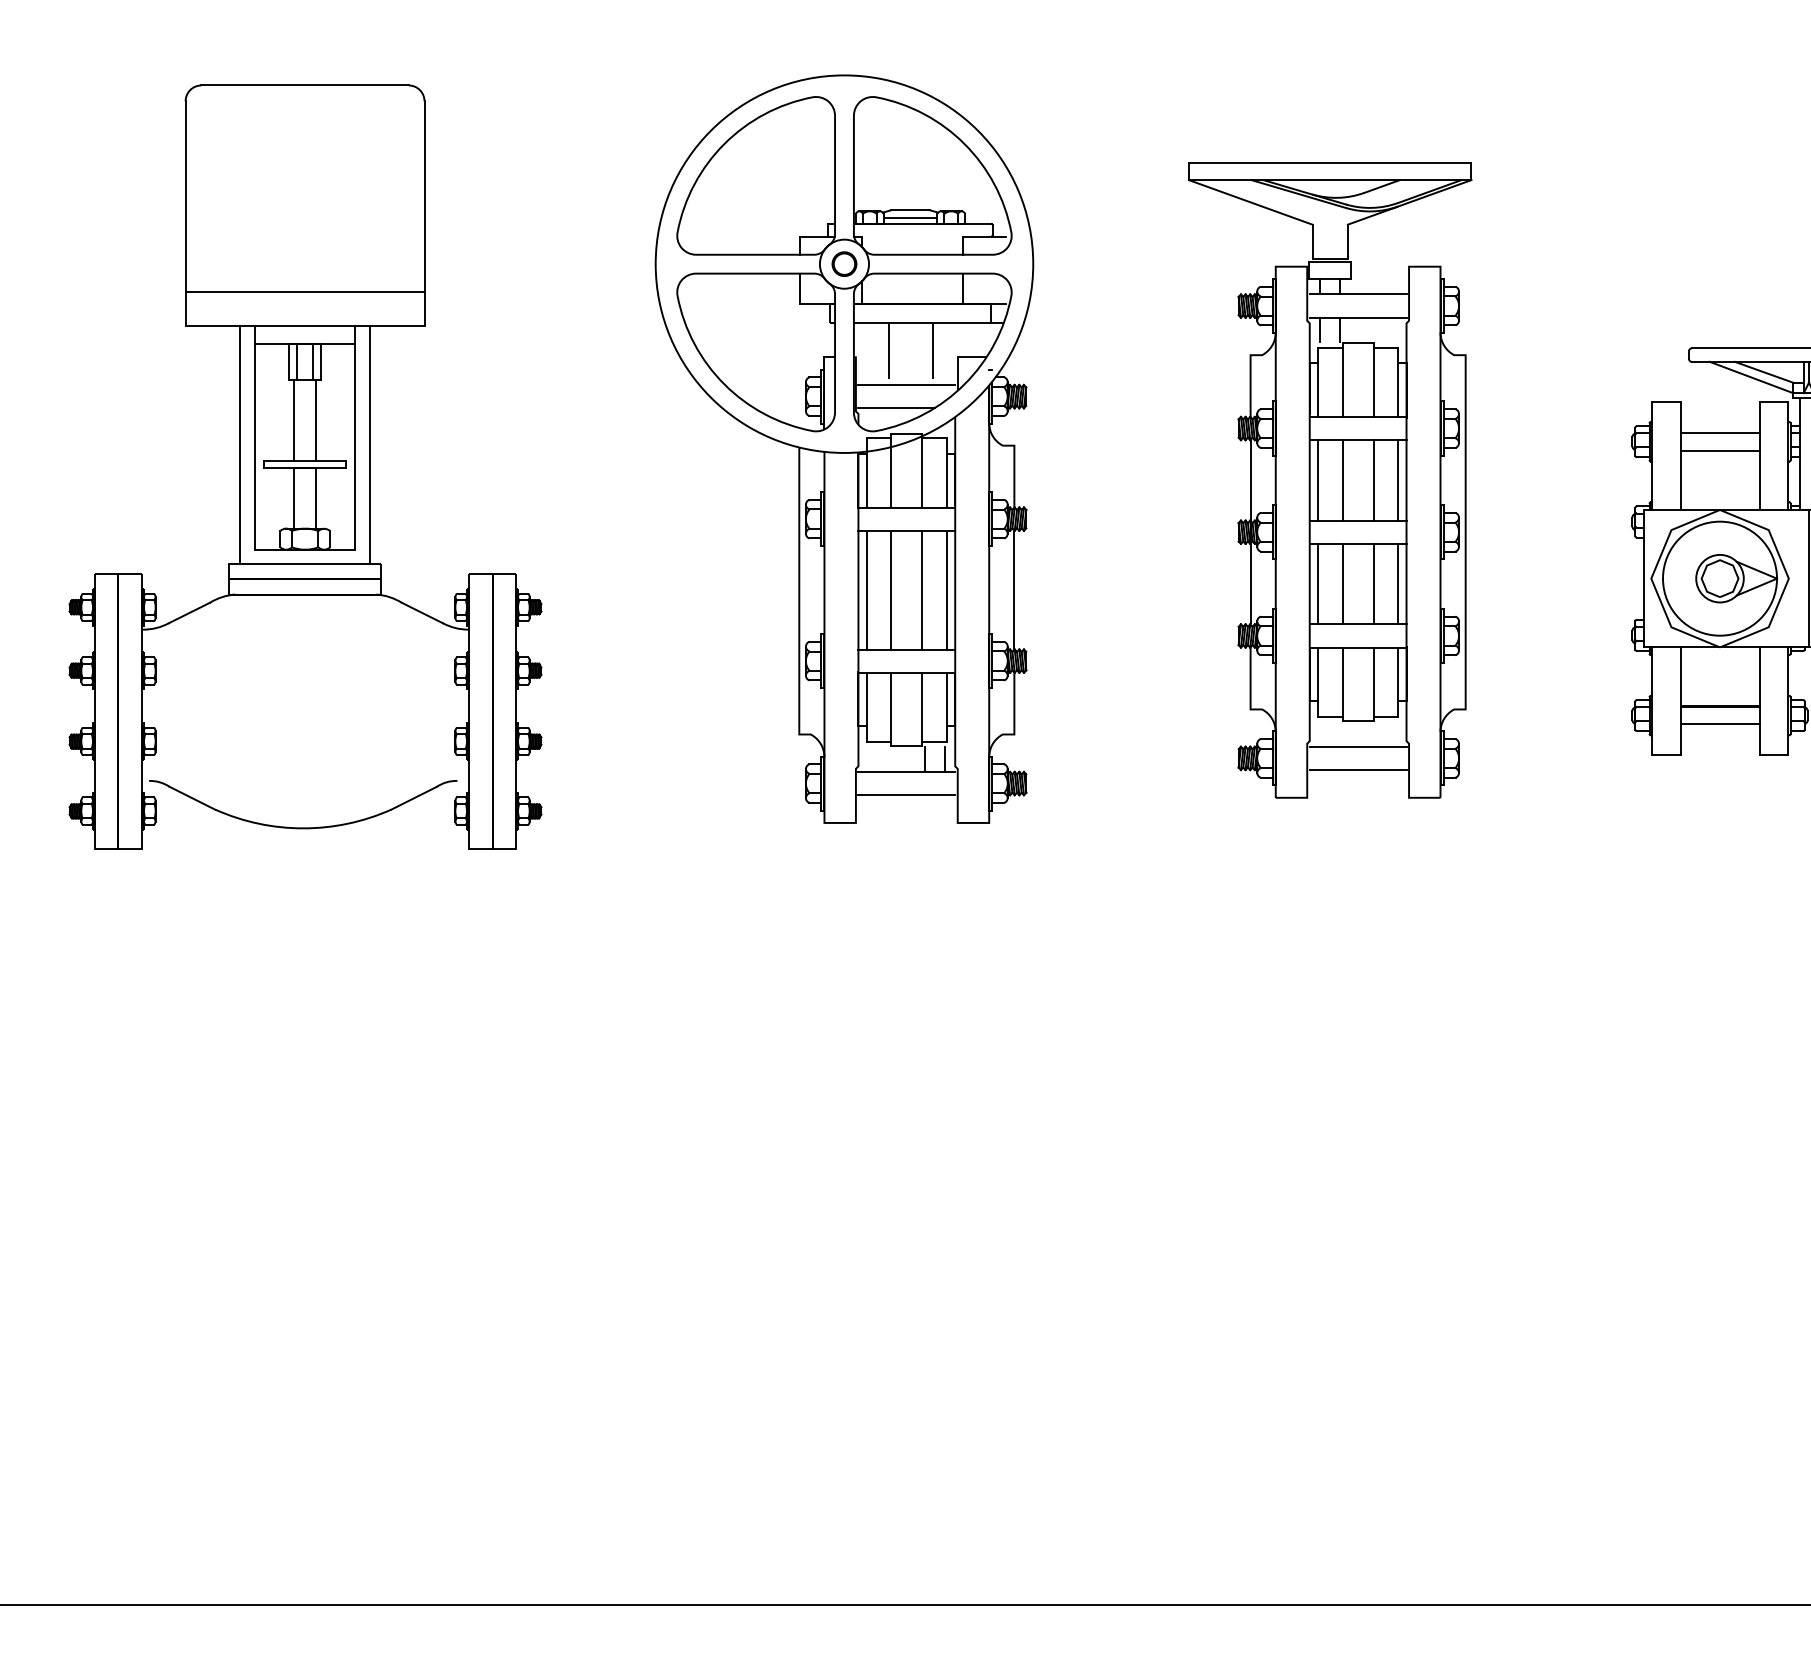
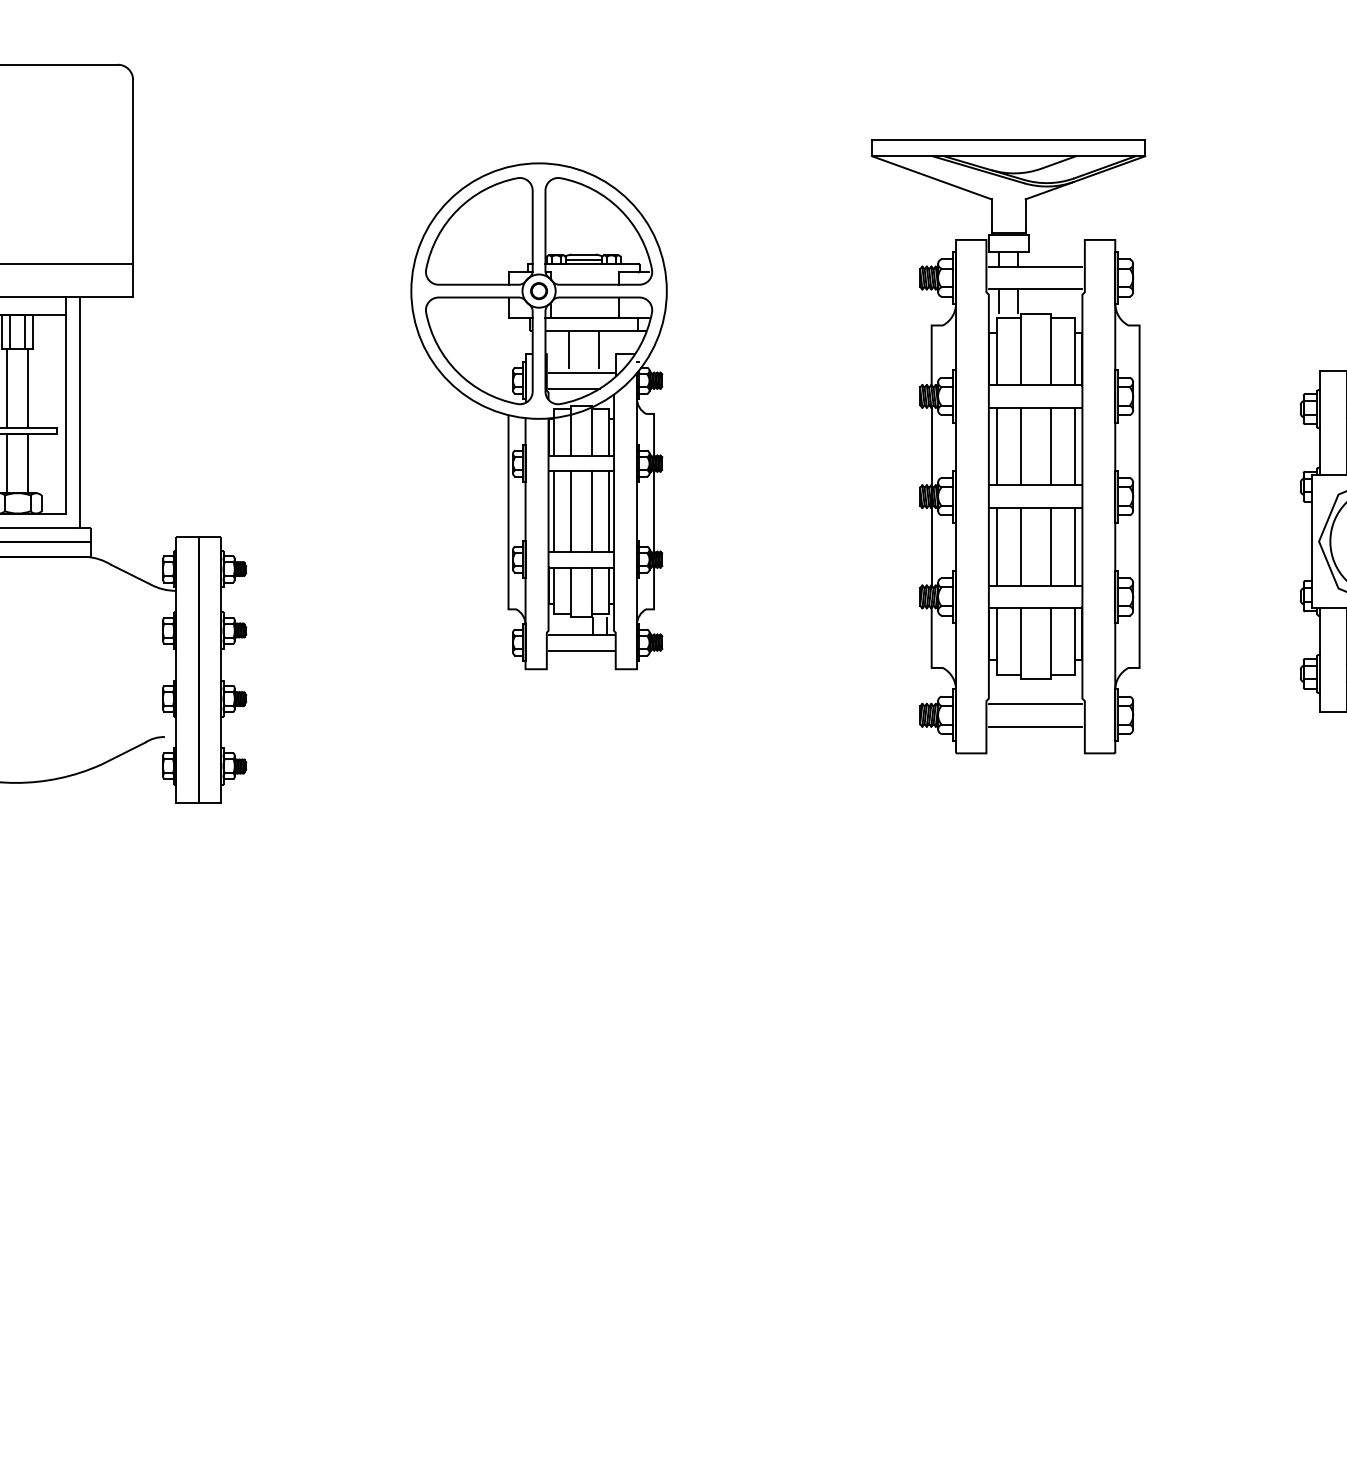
part: (844, 448) -> (539, 415), size x0.7

